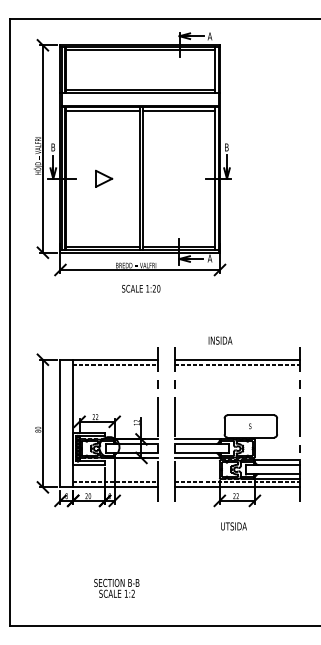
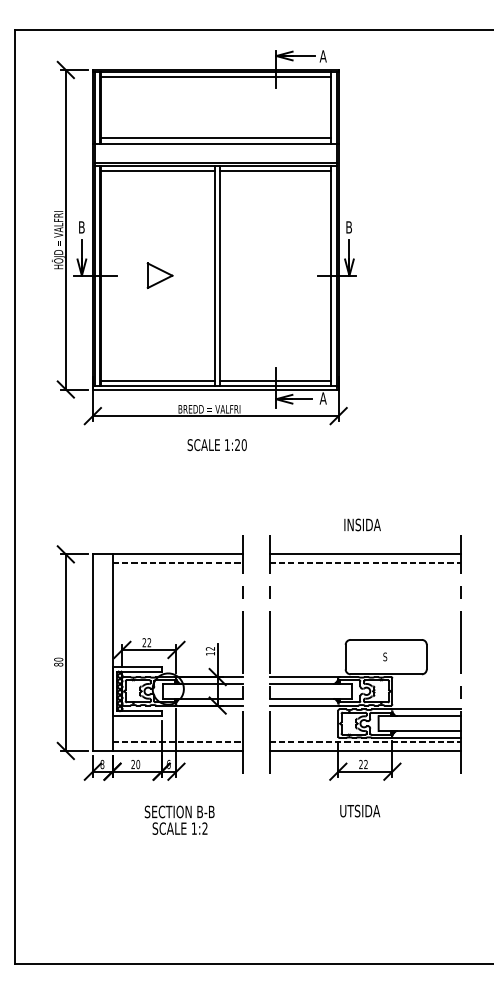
text: (220, 340) -> (362, 524), moved
text: (116, 588) -> (179, 820), moved

